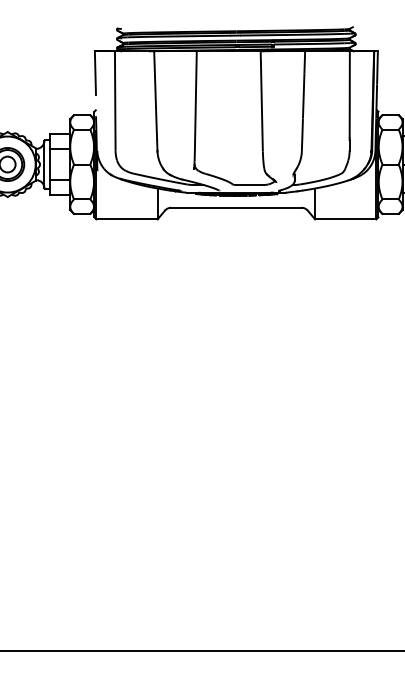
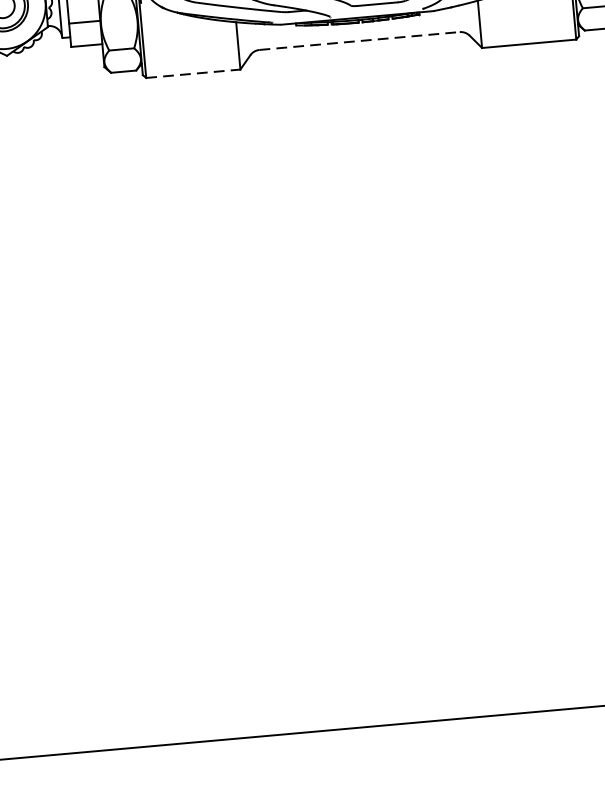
line: (236, 207) -> (359, 40), solid -> dashed
line: (127, 219) -> (194, 73), solid -> dashed

